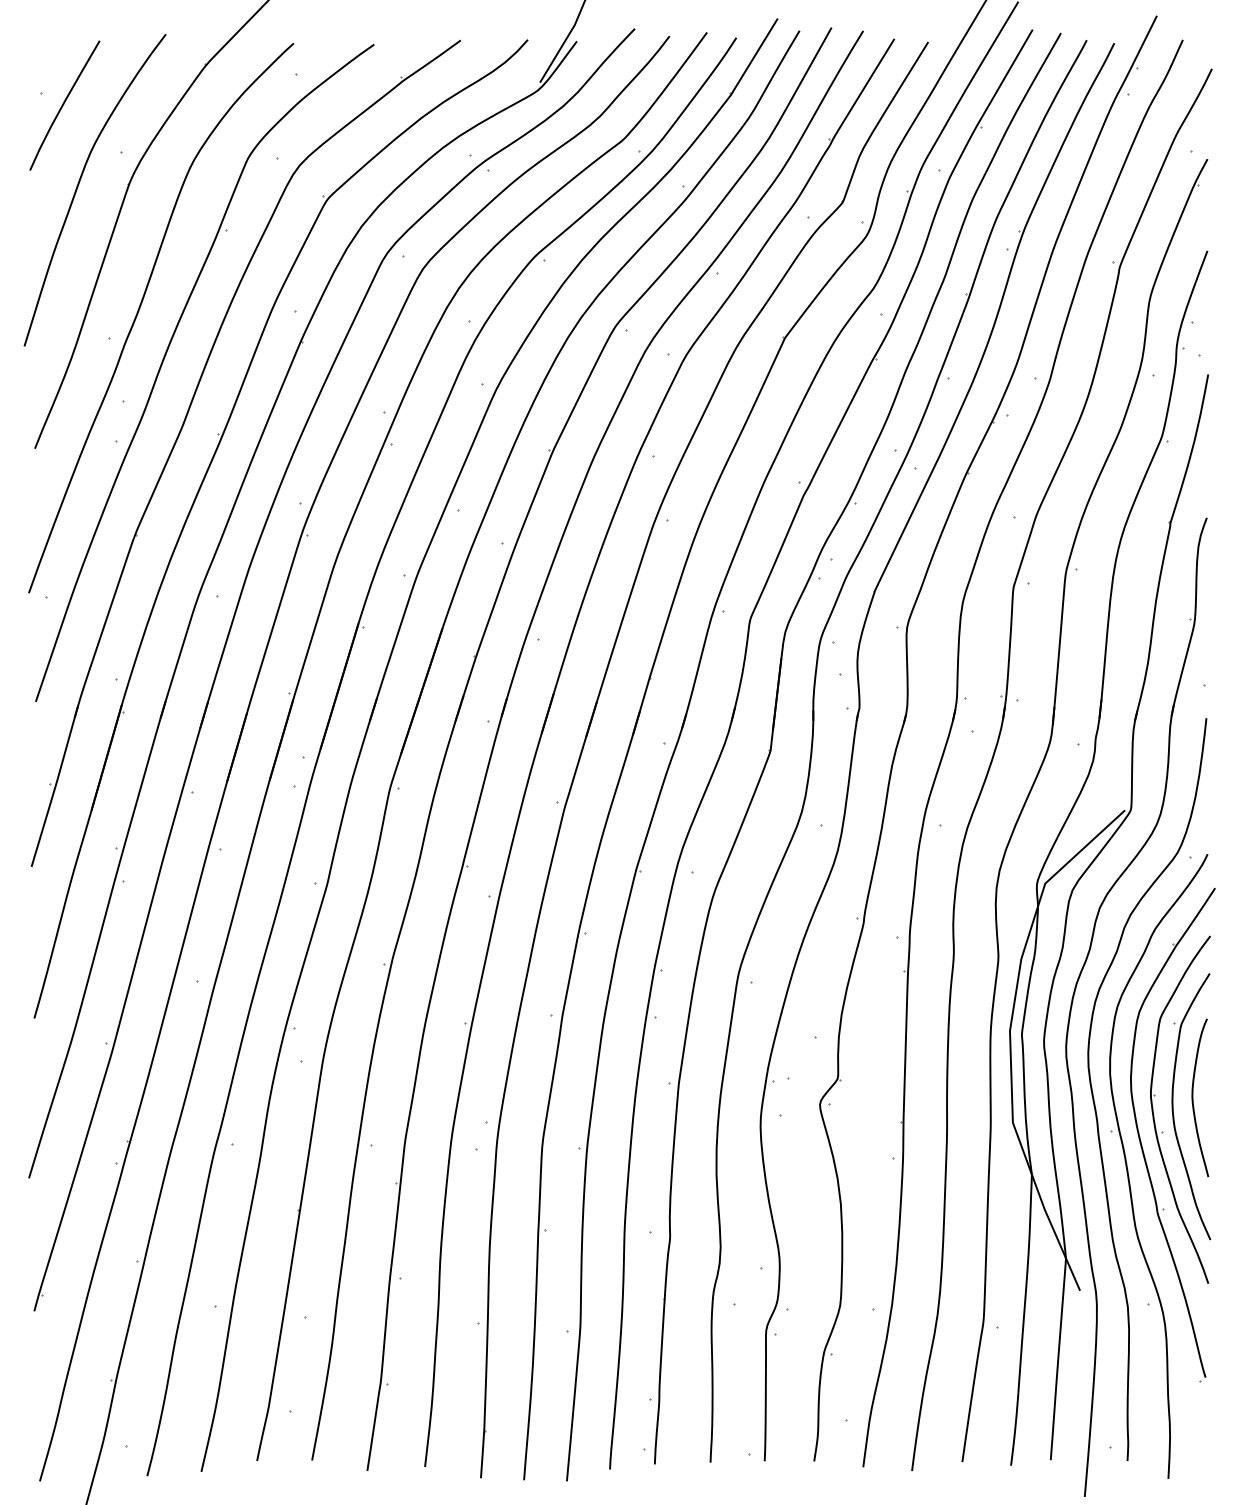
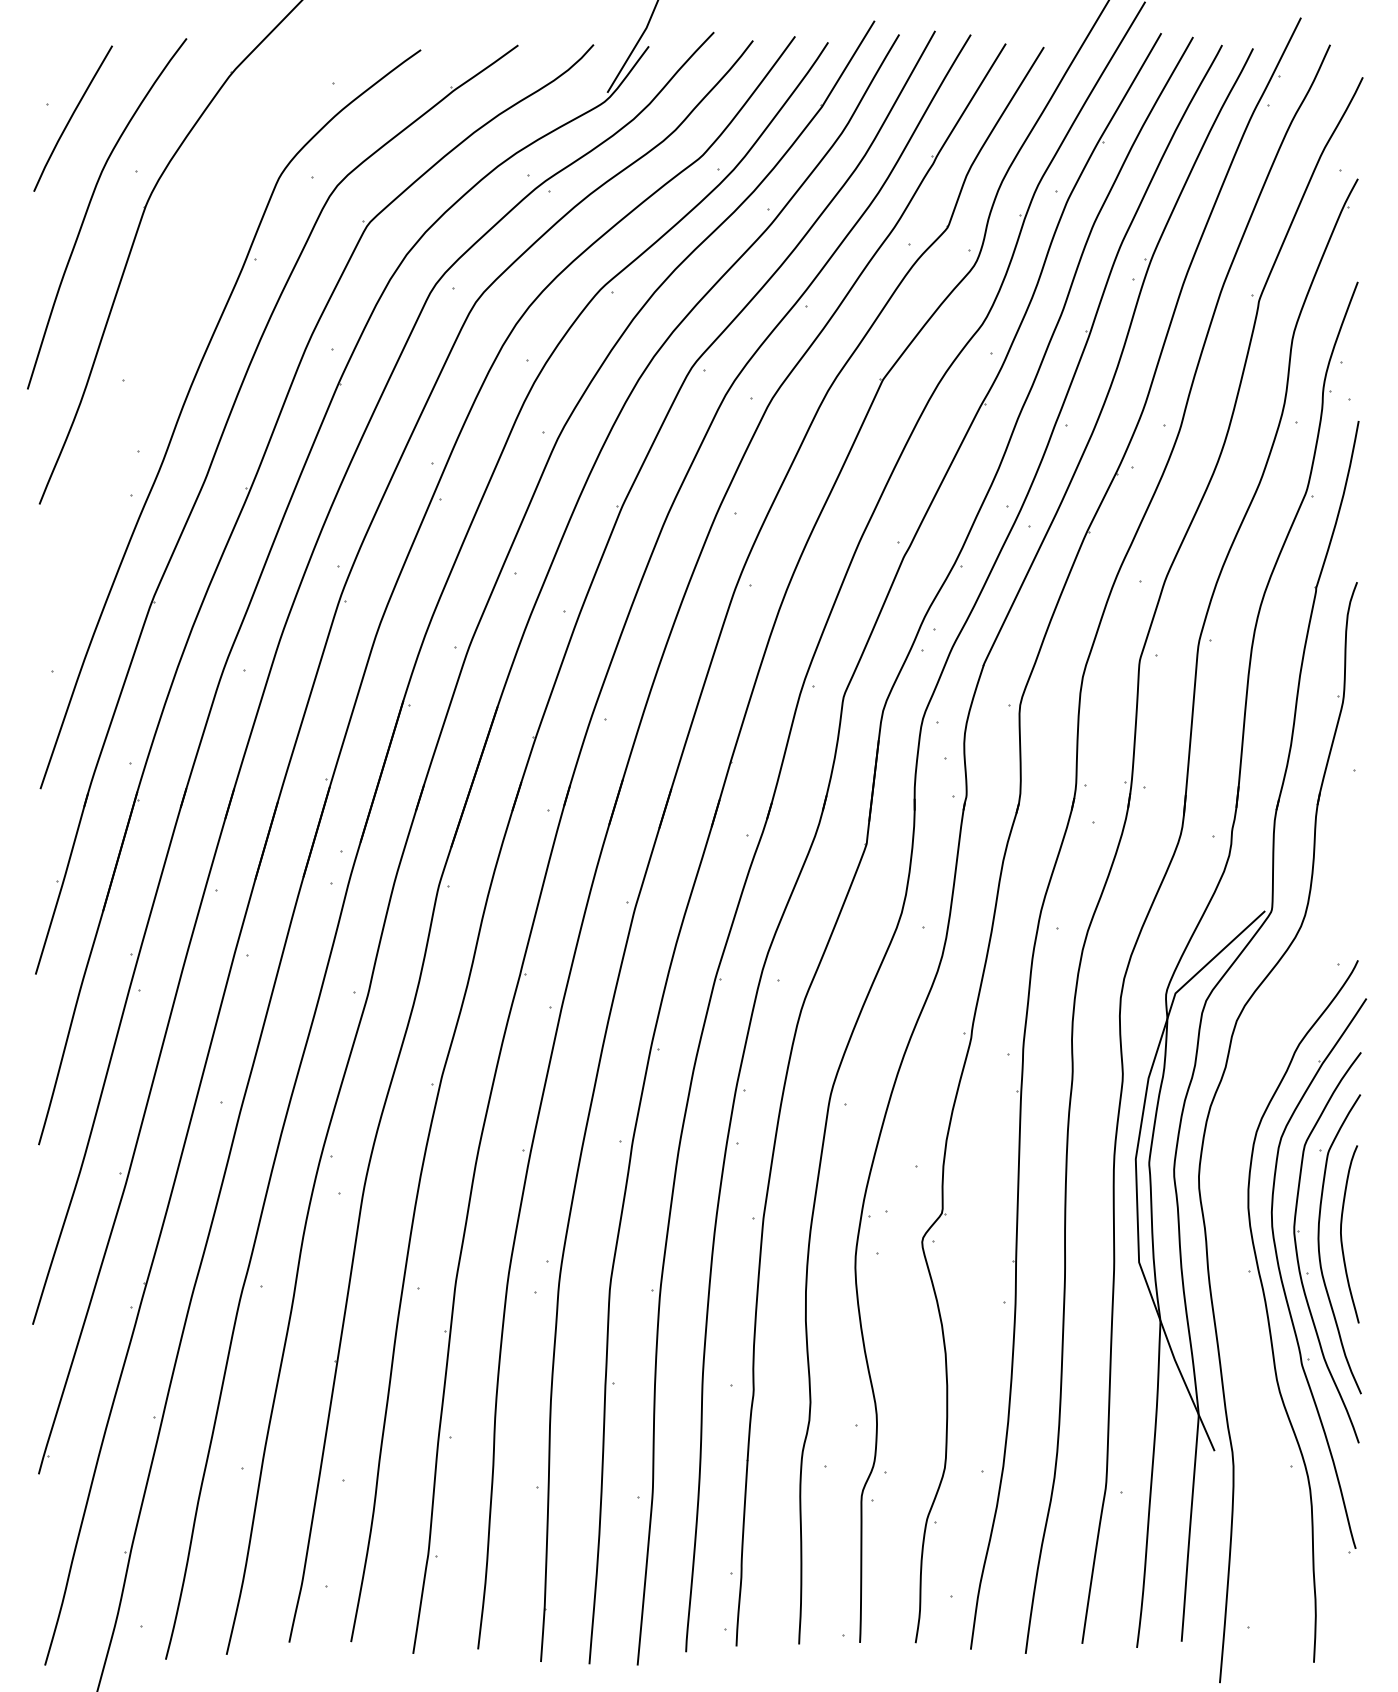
curve: (139, 311) -> (157, 350), removed
curve: (1094, 1098) -> (1230, 1235), removed

